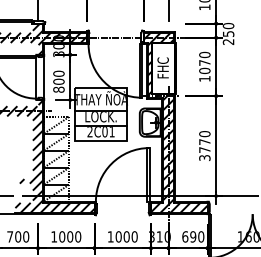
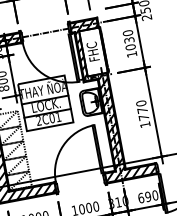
text: (204, 62) -> (128, 39), 1070 -> 1030
text: (204, 157) -> (144, 124), 3770 -> 1770

